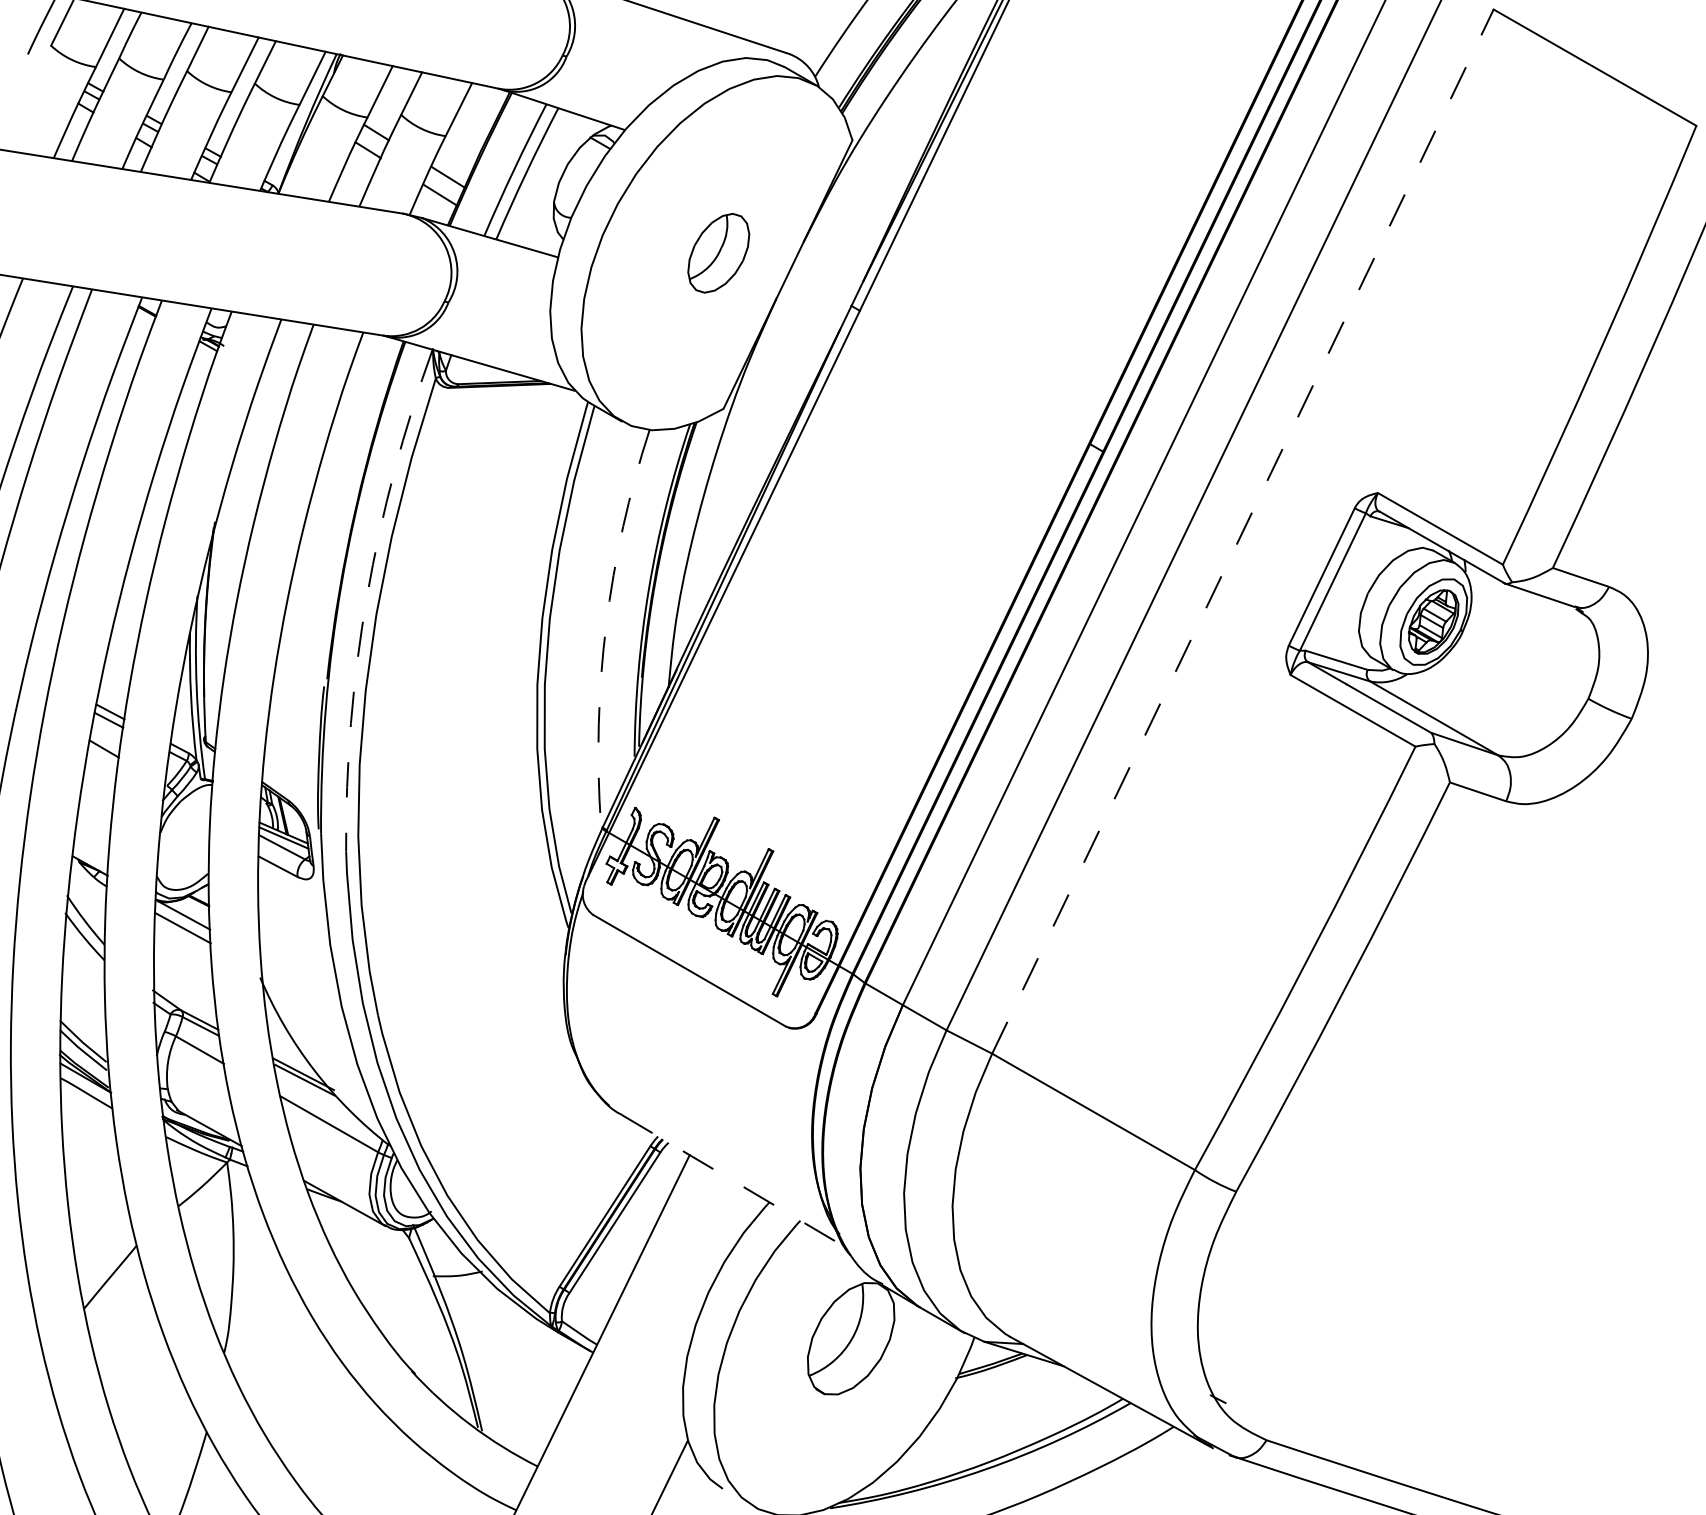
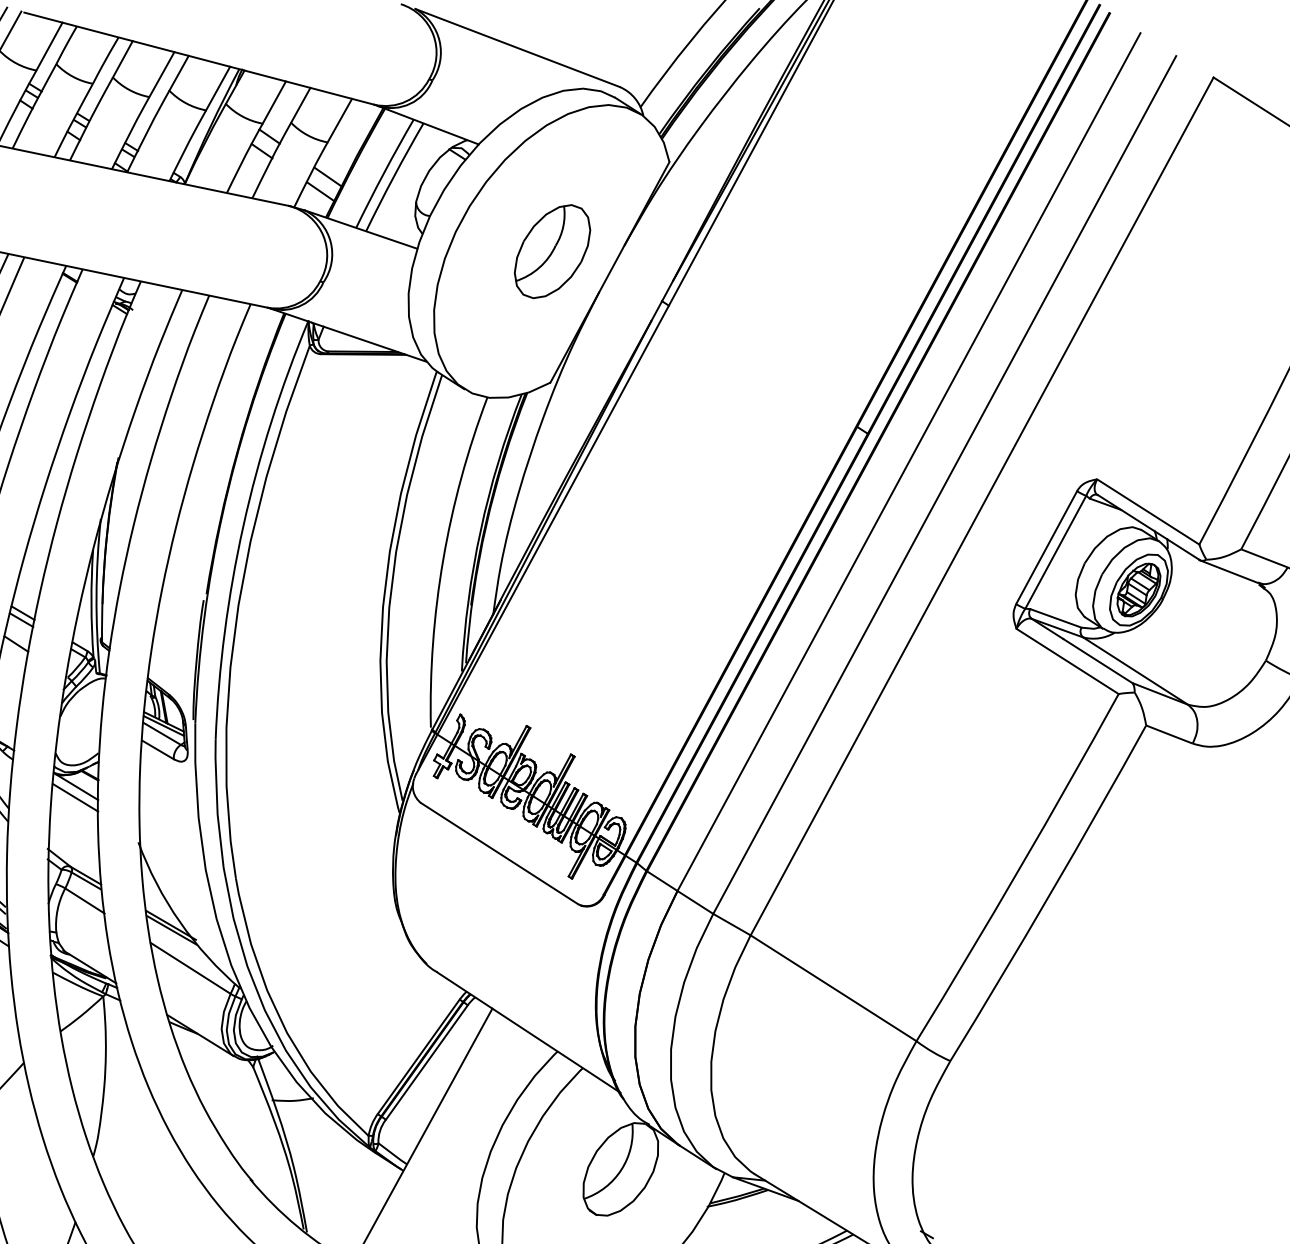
part: (718, 253) -> (552, 251), size x1.43
line: (1243, 531) -> (982, 506), dashed -> solid
arc: (367, 596) -> (243, 526), dashed -> solid
arc: (606, 625) -> (443, 560), dashed -> solid
line: (734, 1181) -> (529, 1032), dashed -> solid

